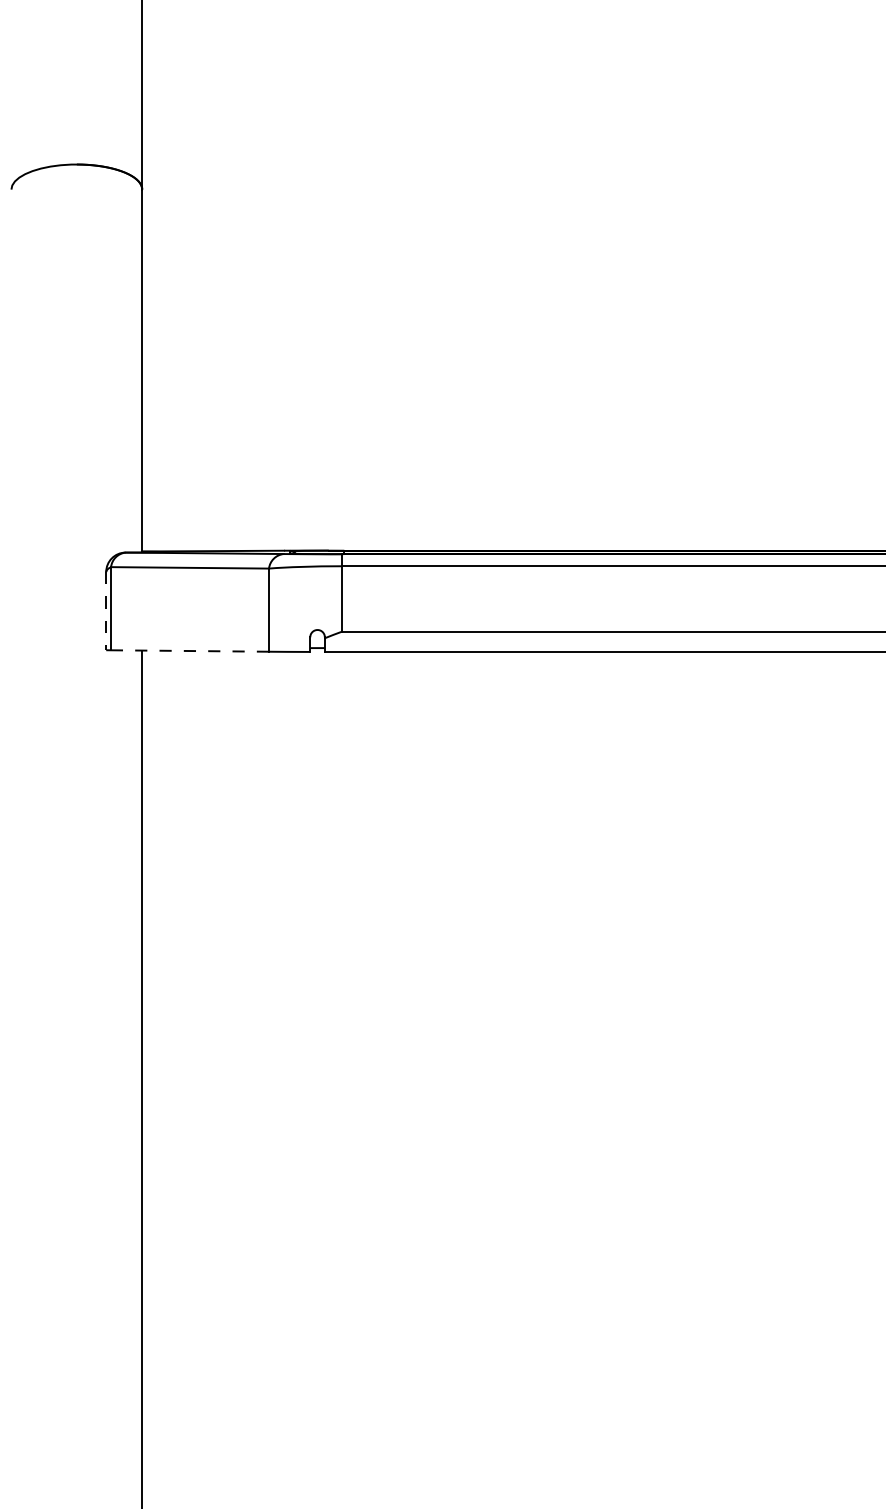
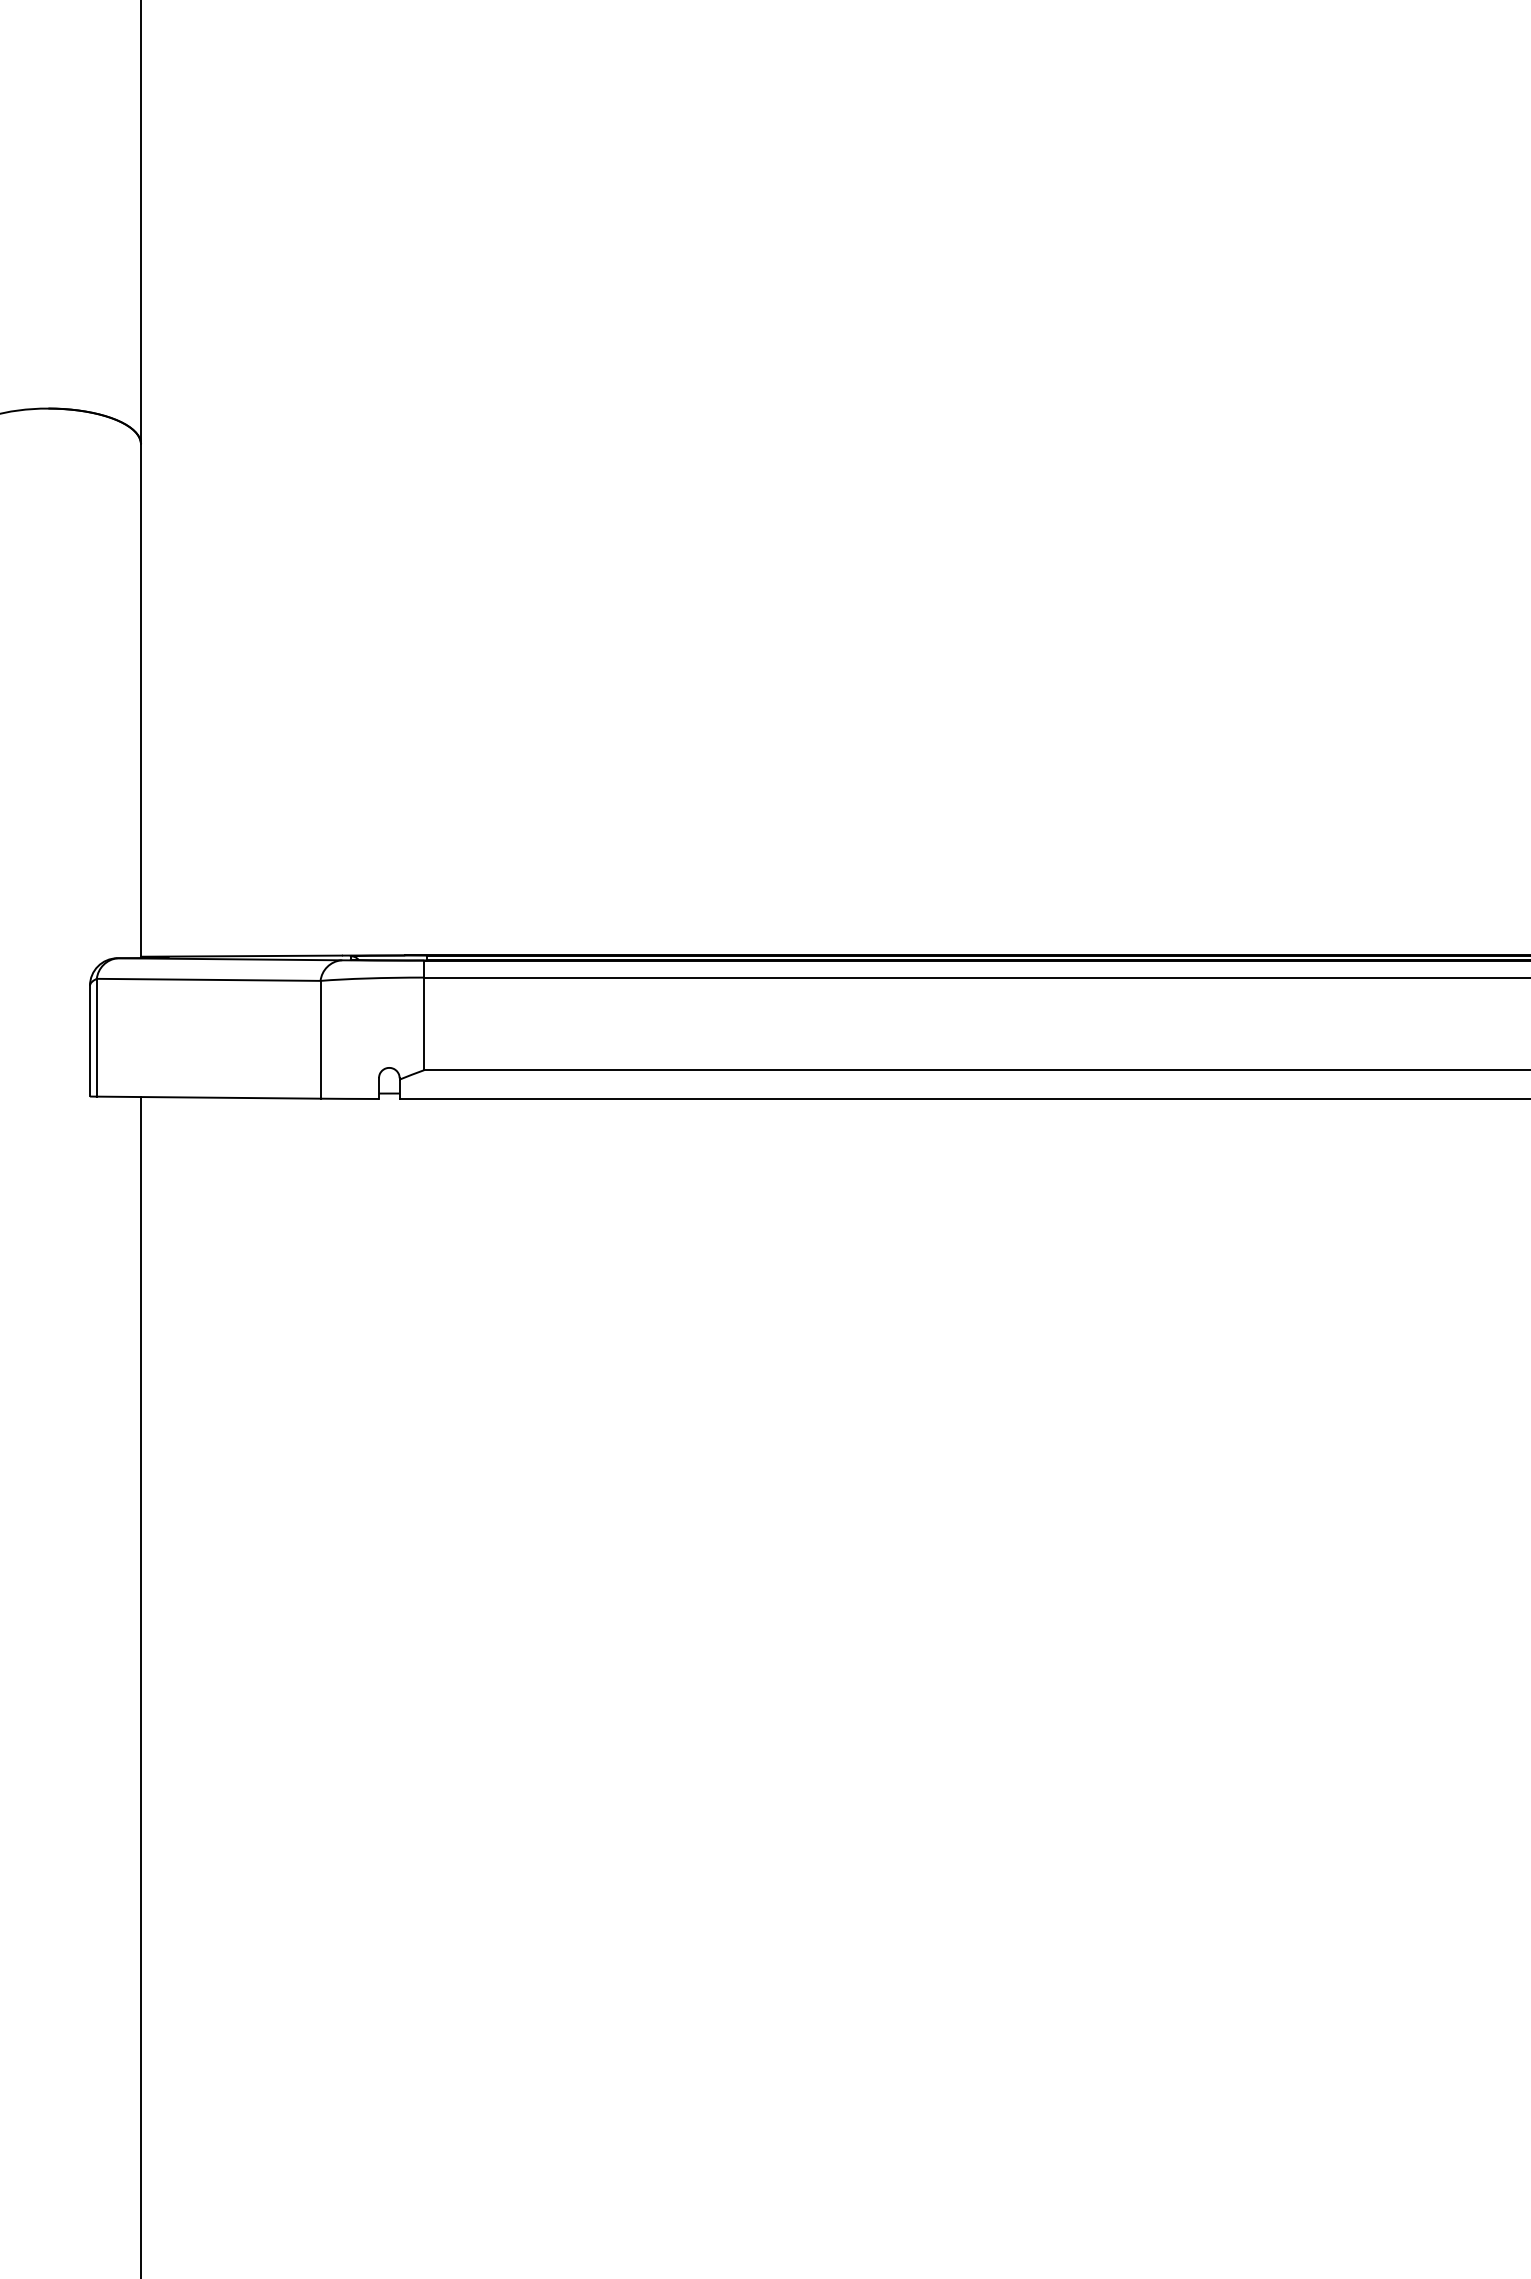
line: (105, 611) -> (89, 1041), dashed -> solid
line: (189, 650) -> (208, 1097), dashed -> solid

